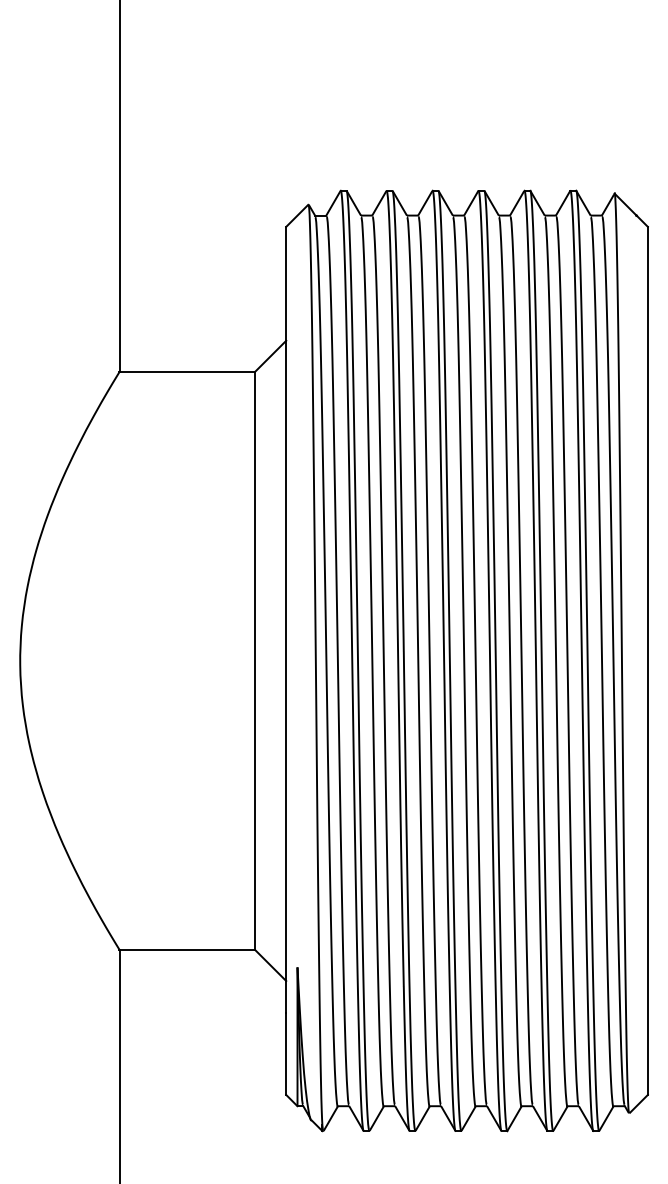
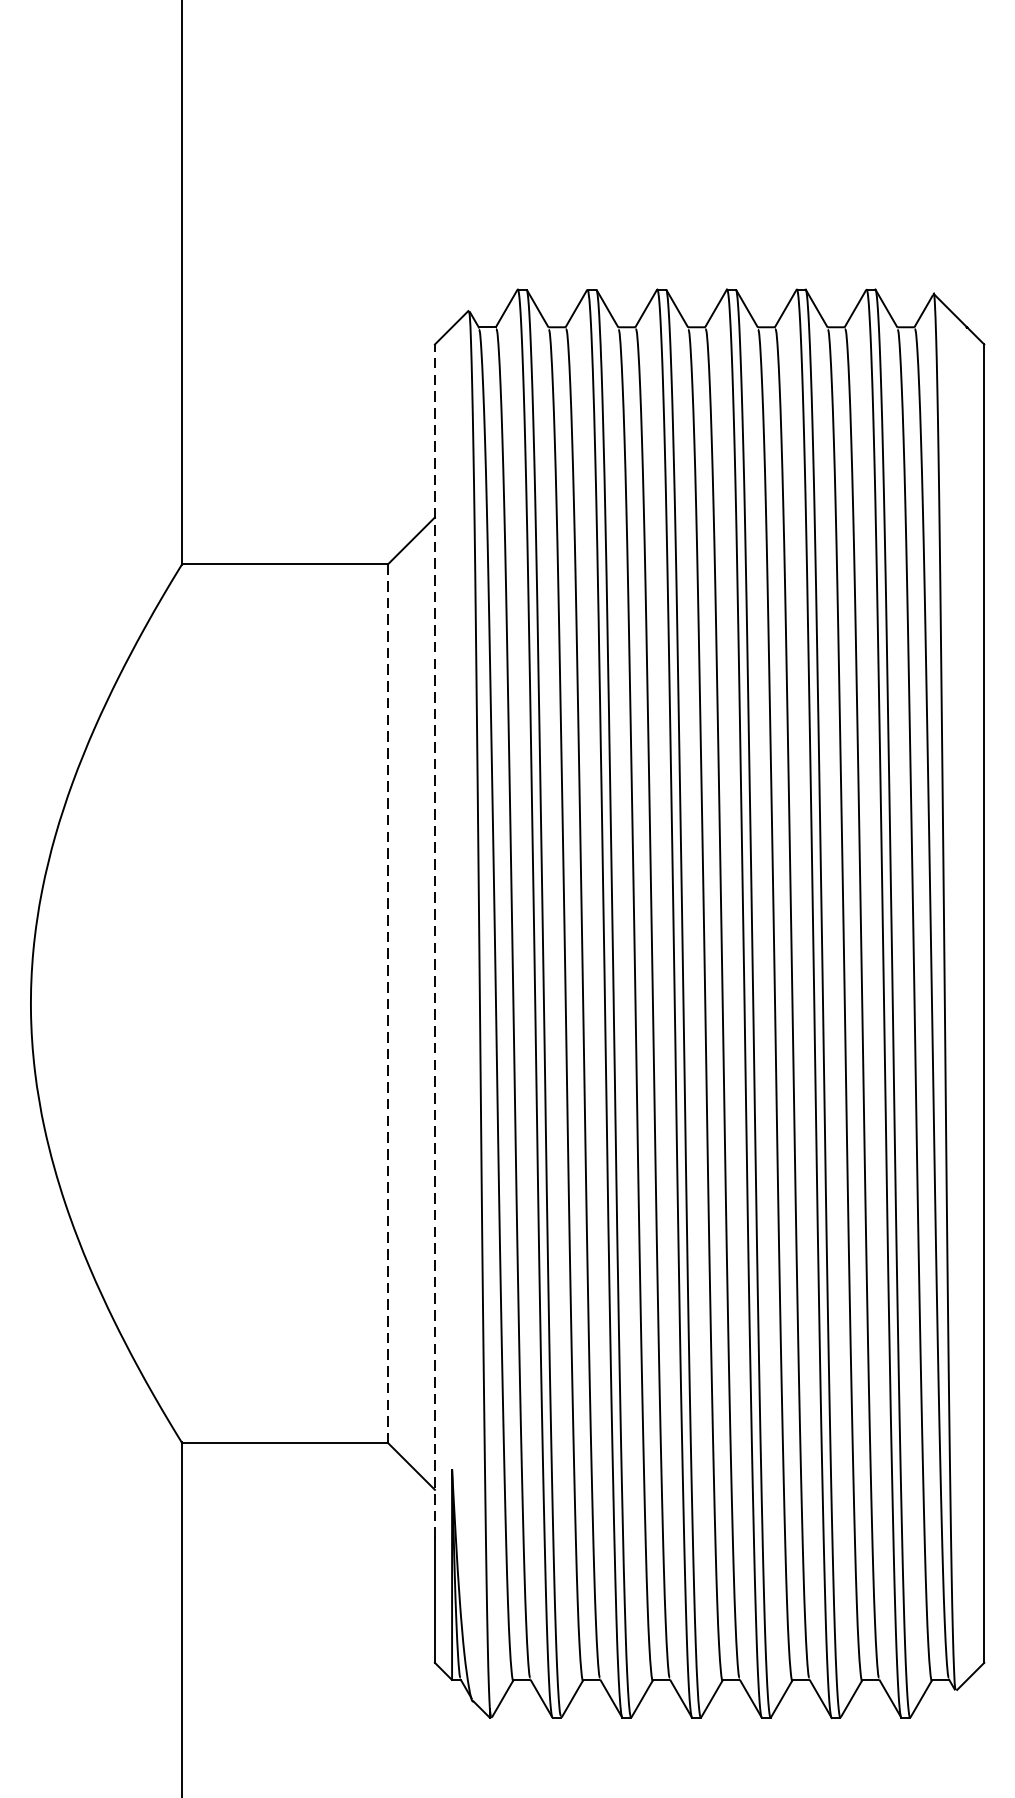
line: (286, 619) -> (435, 940), solid -> dashed
line: (255, 661) -> (388, 1004), solid -> dashed

